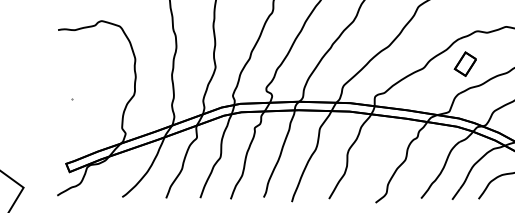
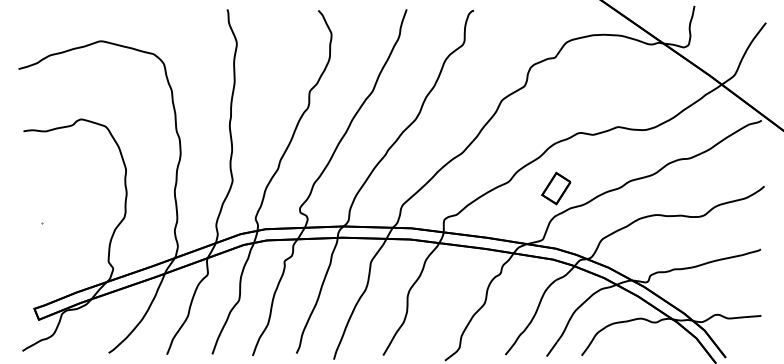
part: (465, 64) -> (556, 188), moved

